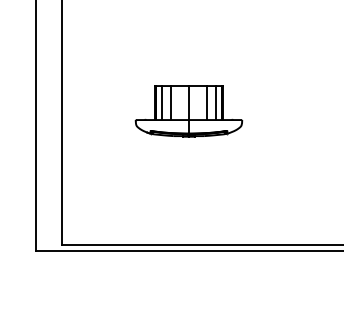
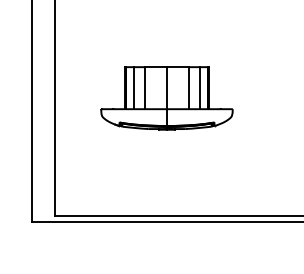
part: (188, 111) -> (166, 98), size x1.4

